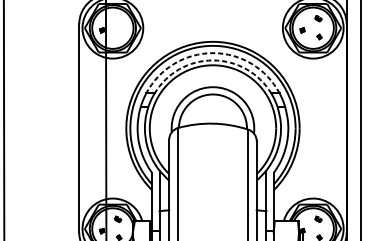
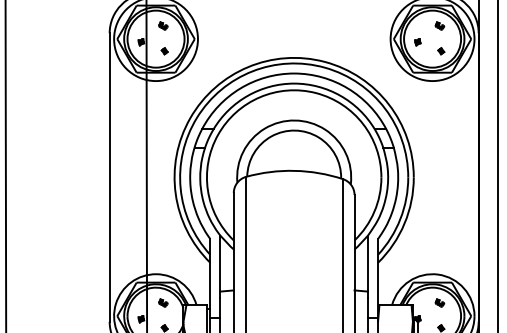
part: (118, 18) -> (163, 25), added
part: (119, 37) -> (164, 51), added
arc: (213, 53) -> (294, 73), dashed -> solid
arc: (213, 60) -> (294, 83), dashed -> solid

